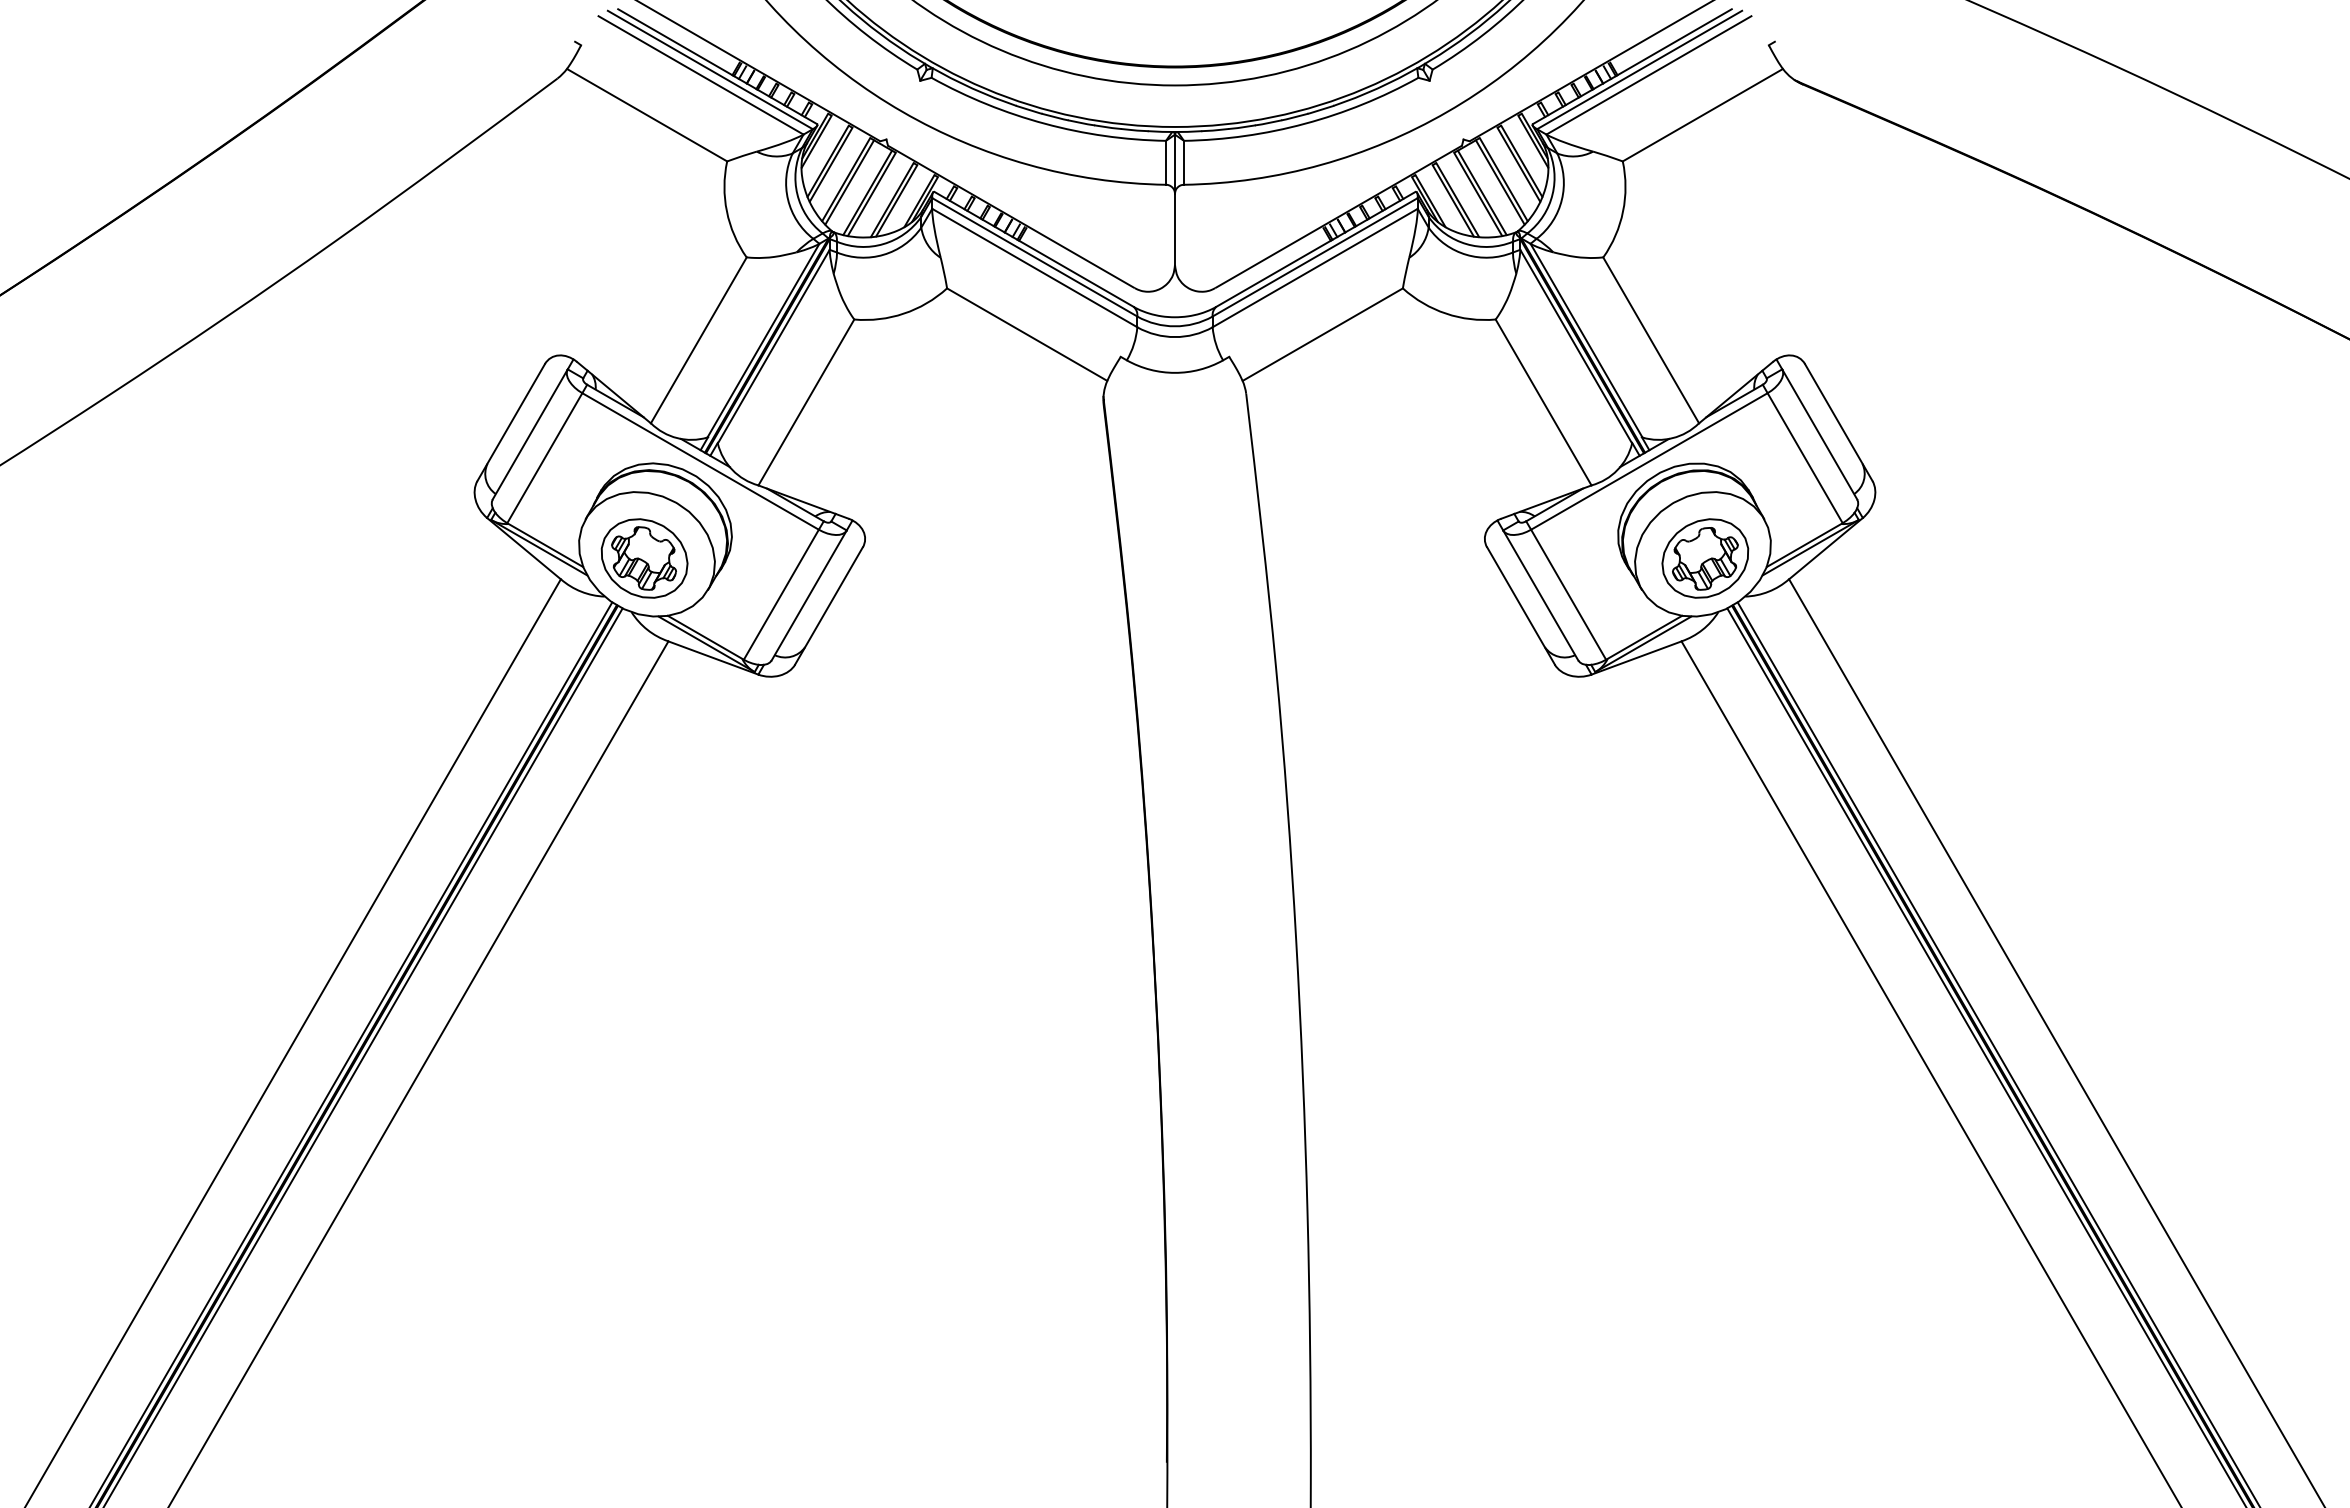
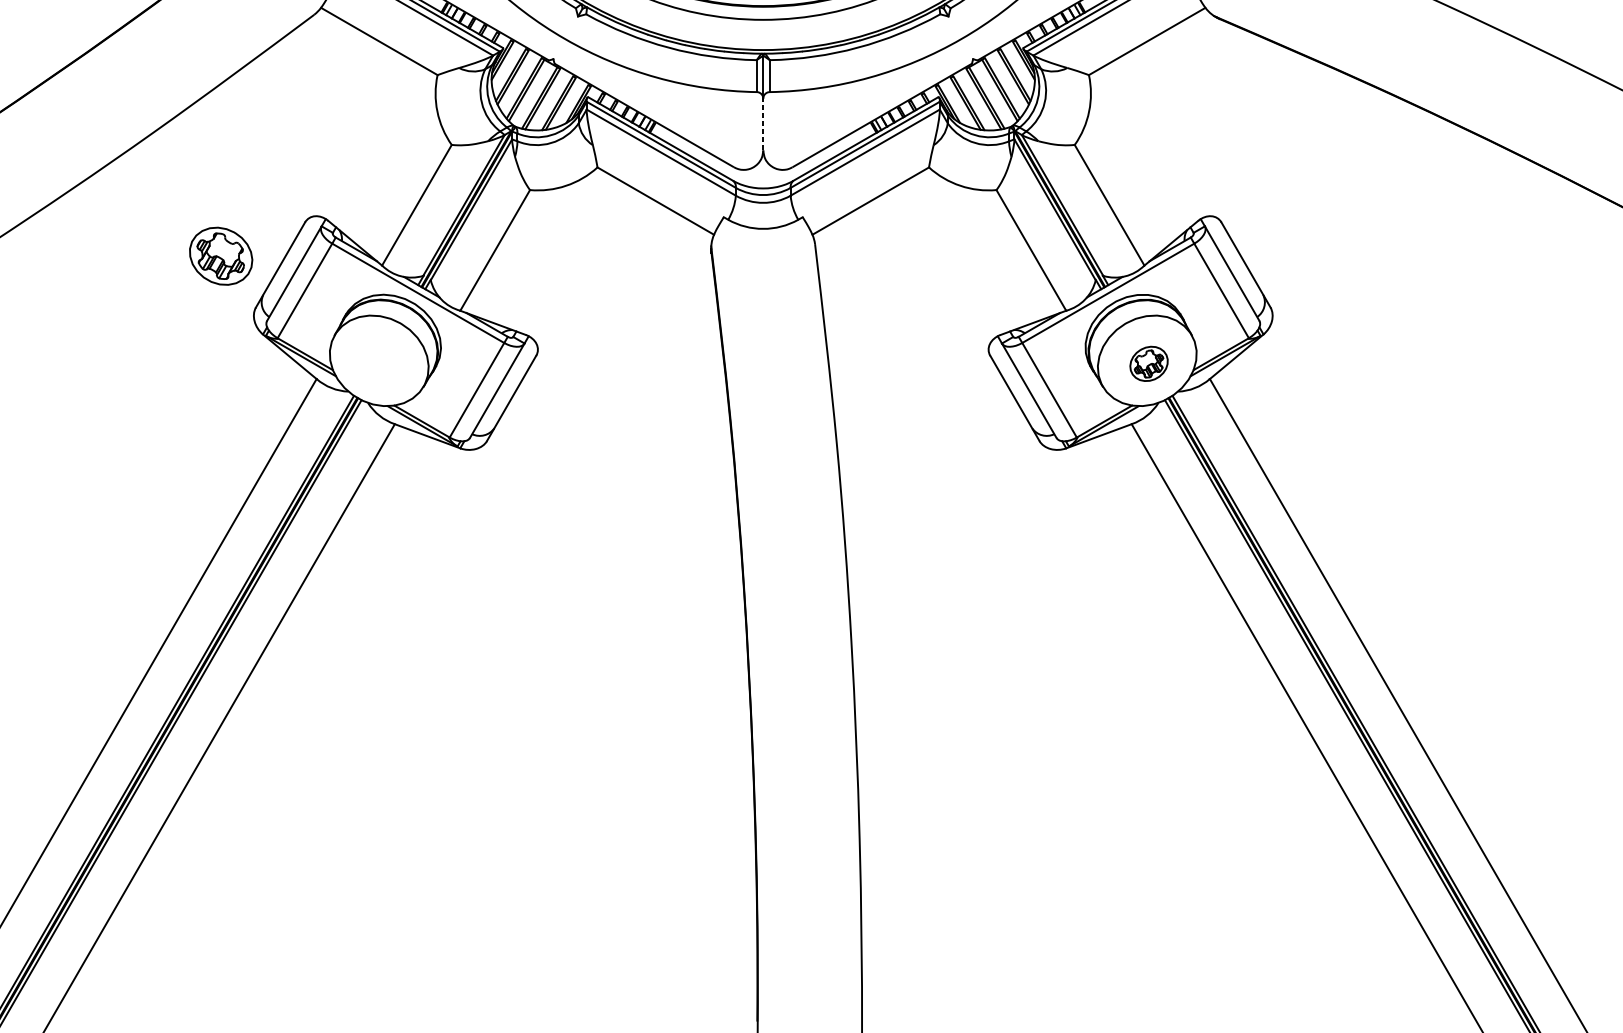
line: (1174, 229) -> (762, 124), solid -> dashed
part: (644, 558) -> (221, 256), moved
part: (1705, 558) -> (1149, 363), size x0.6

